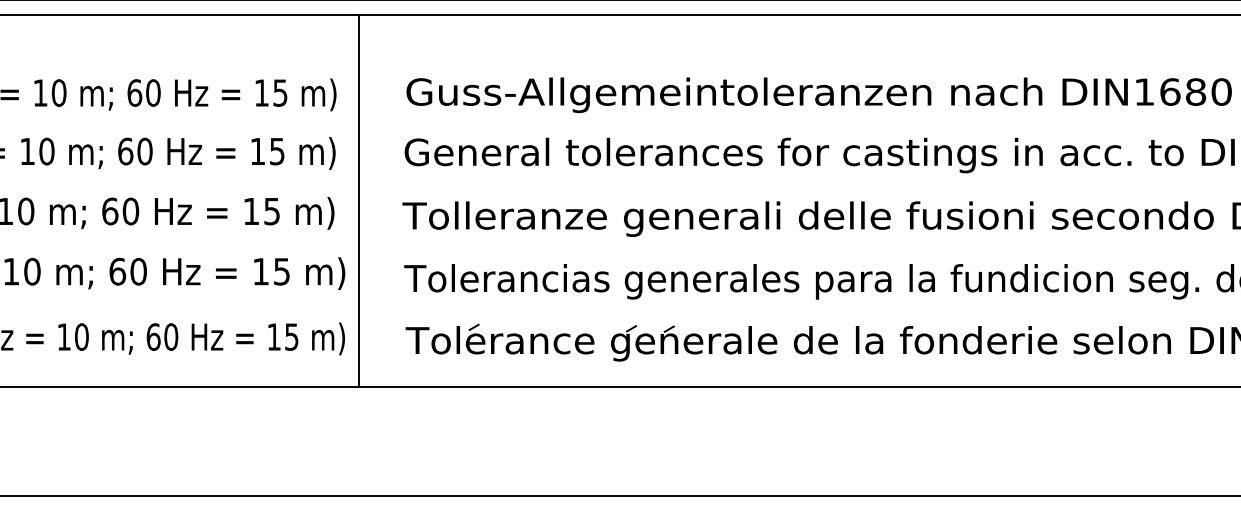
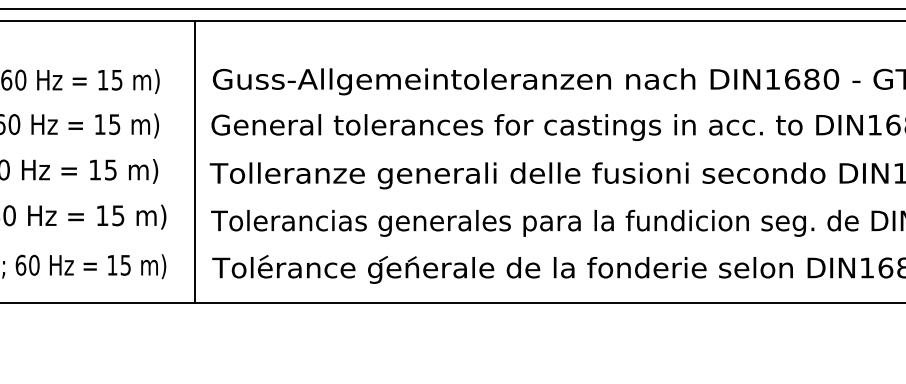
line: (358, 201) -> (194, 162), moved

